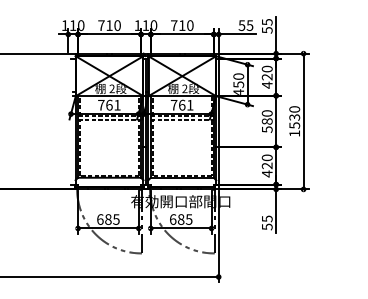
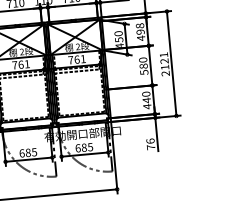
text: (267, 72) -> (140, 28), 420 -> 498
text: (294, 121) -> (164, 64), 1530 -> 2121
text: (266, 165) -> (146, 100), 420 -> 440
text: (266, 222) -> (150, 144), 55 -> 76

